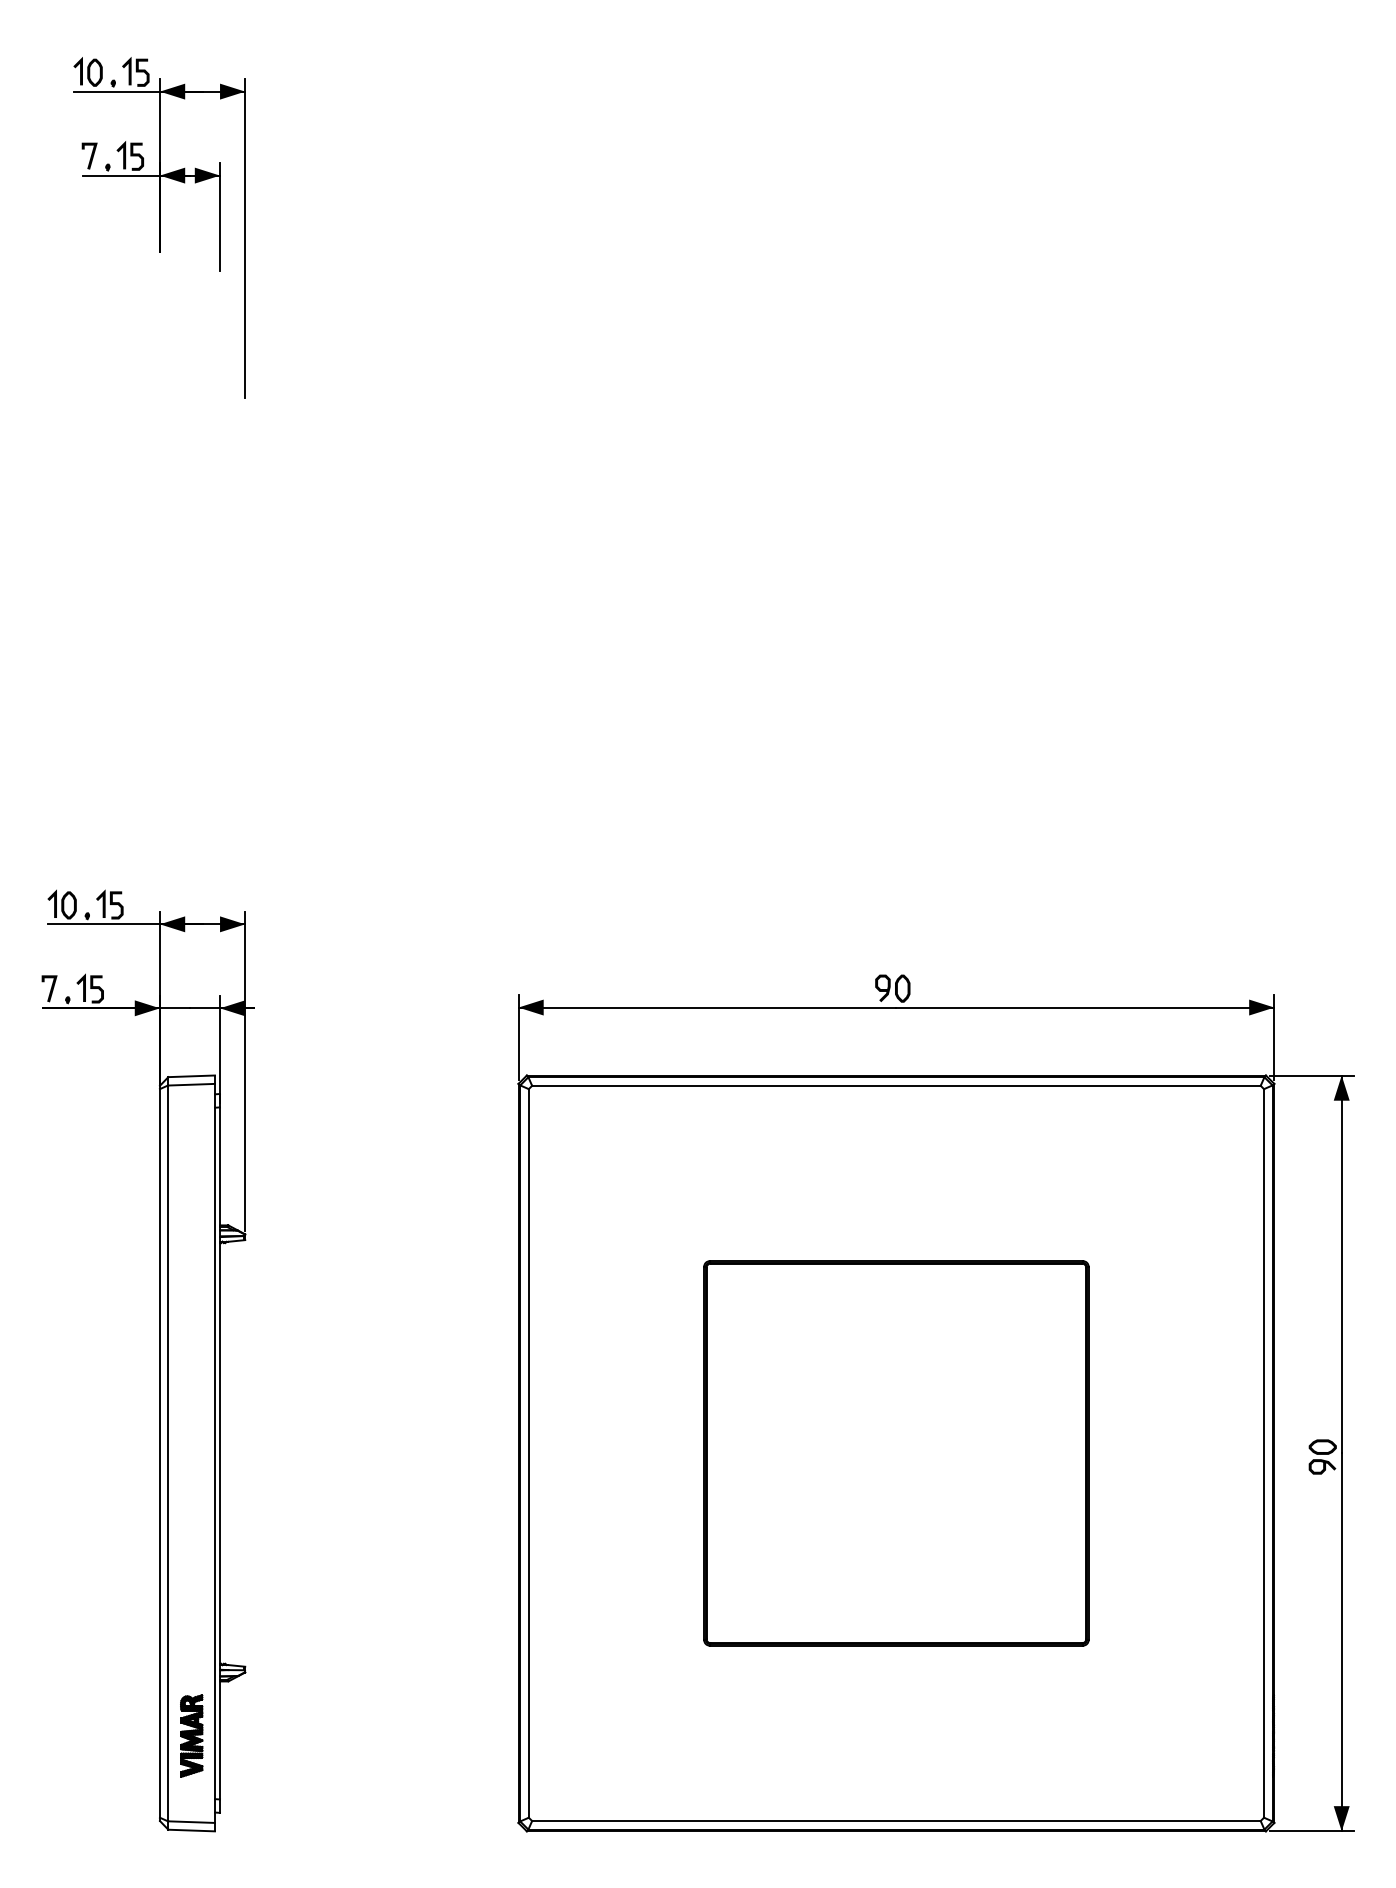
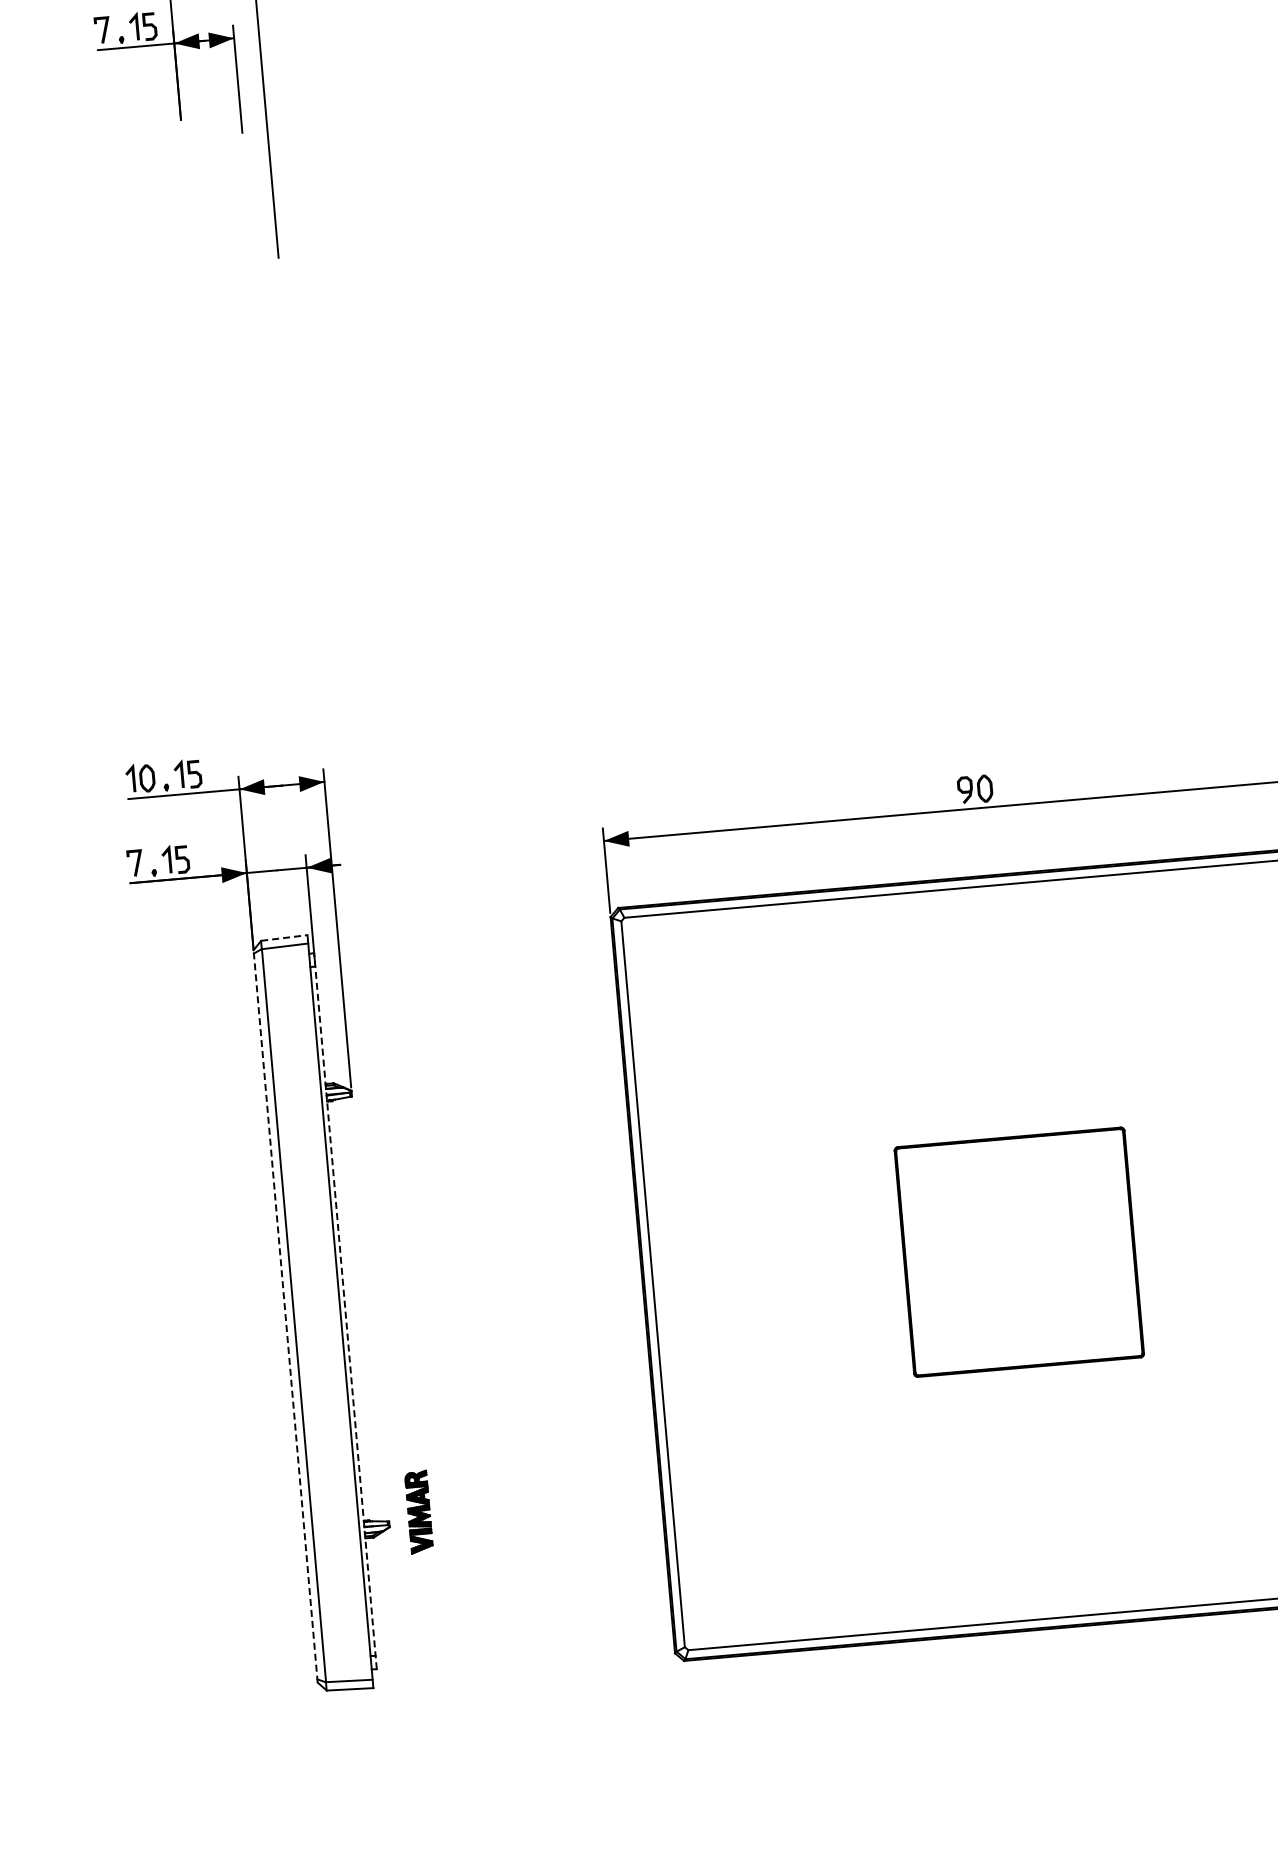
line: (192, 1076) -> (285, 938), solid -> dashed
line: (220, 1452) -> (345, 1310), solid -> dashed
line: (159, 1453) -> (285, 1316), solid -> dashed
part: (896, 1453) -> (1019, 1252), size x0.6
part: (191, 1735) -> (418, 1511), moved

